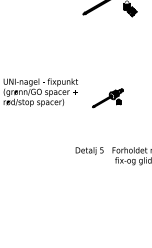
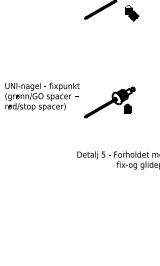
part: (107, 98) -> (109, 102), size x1.67

